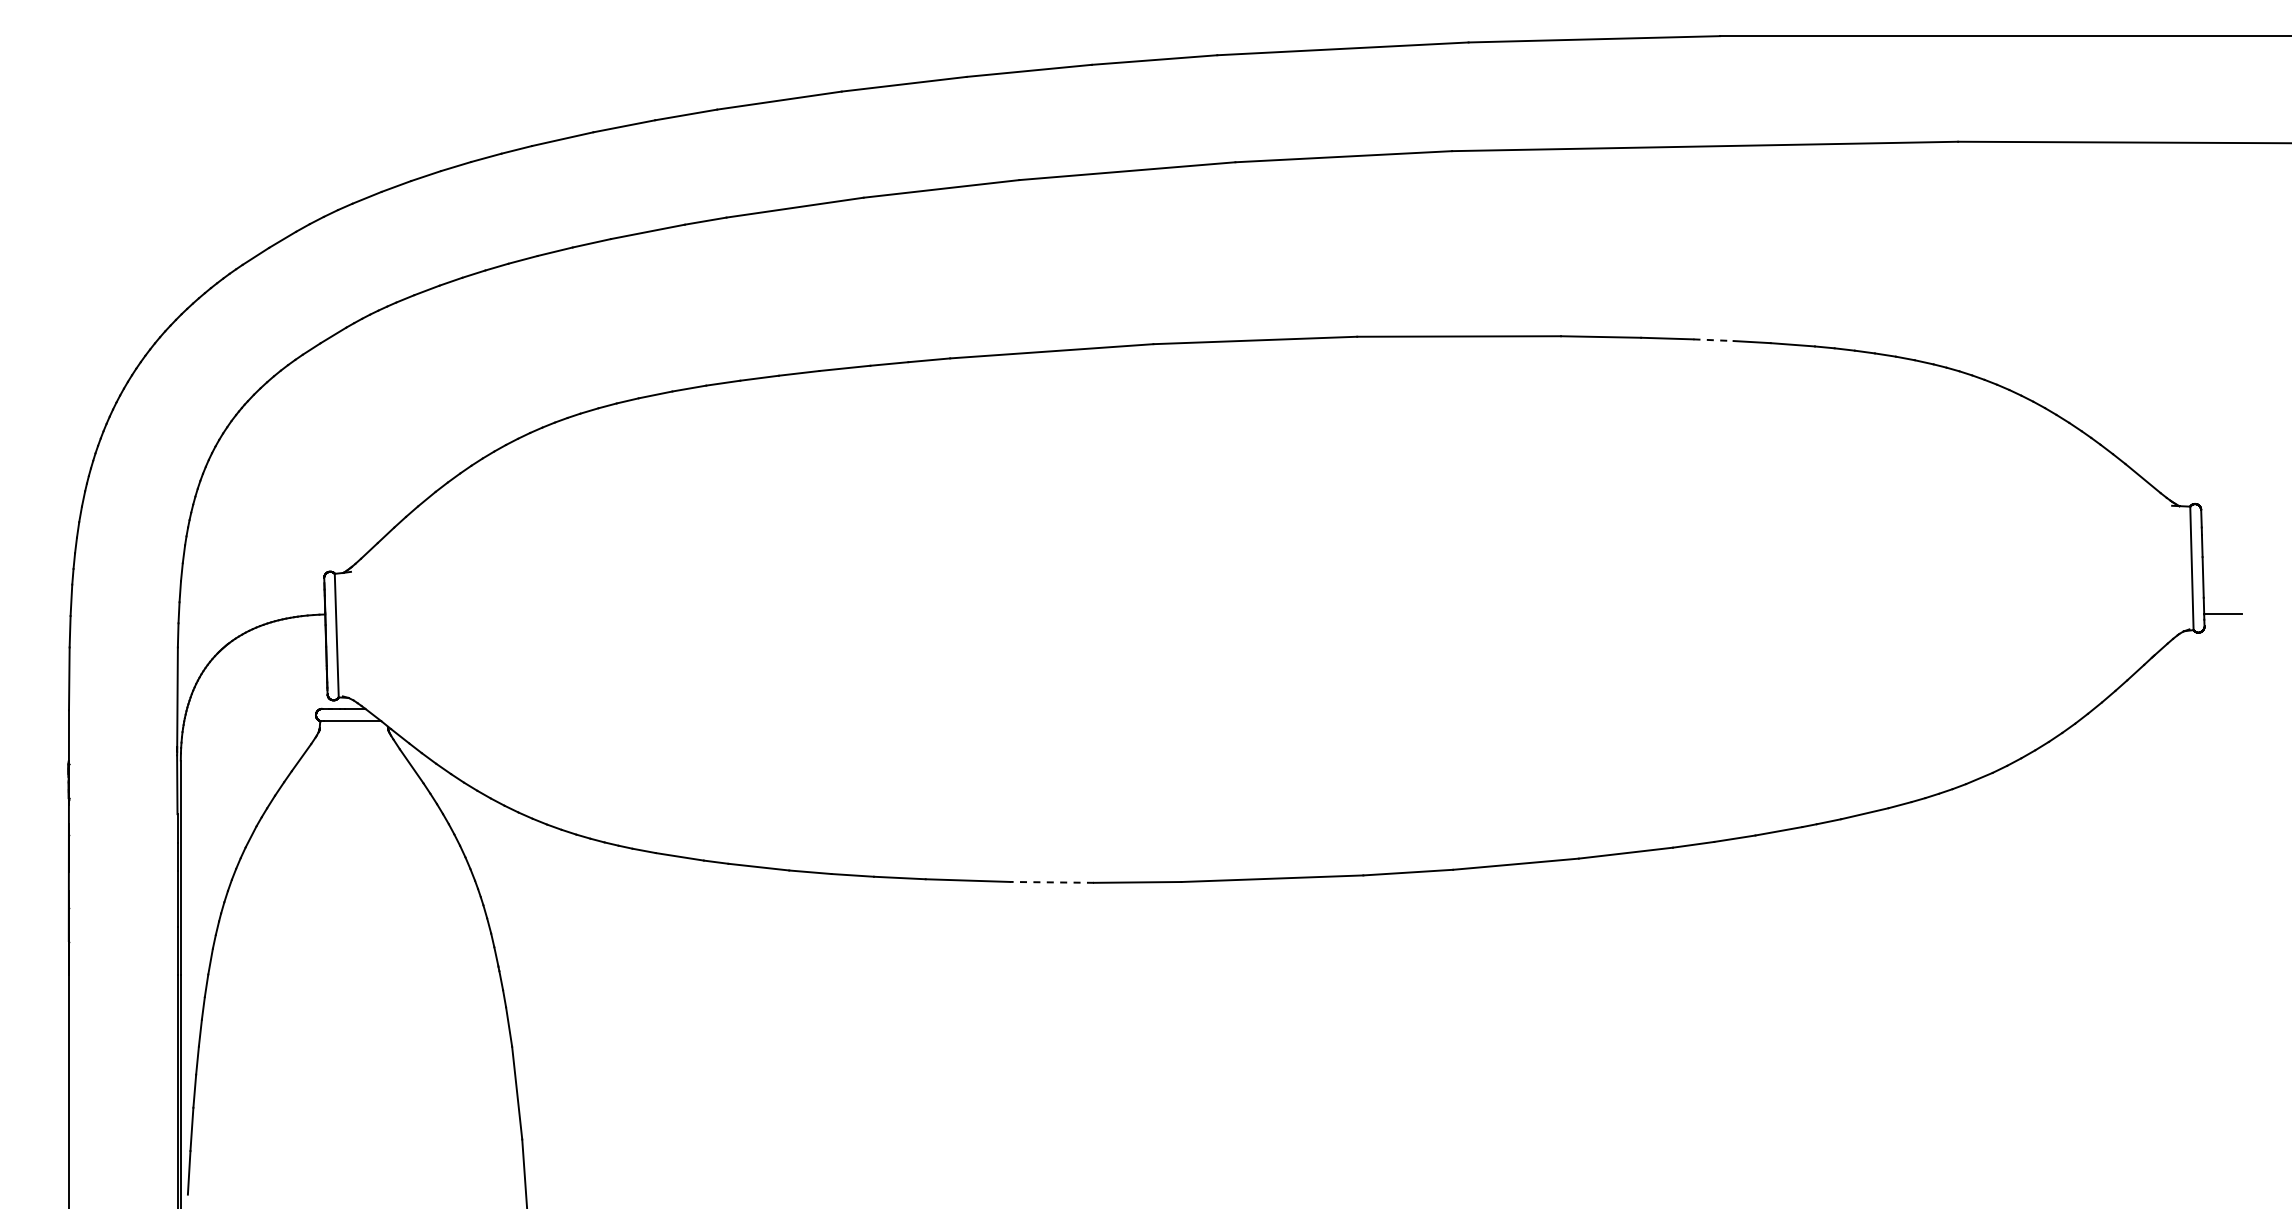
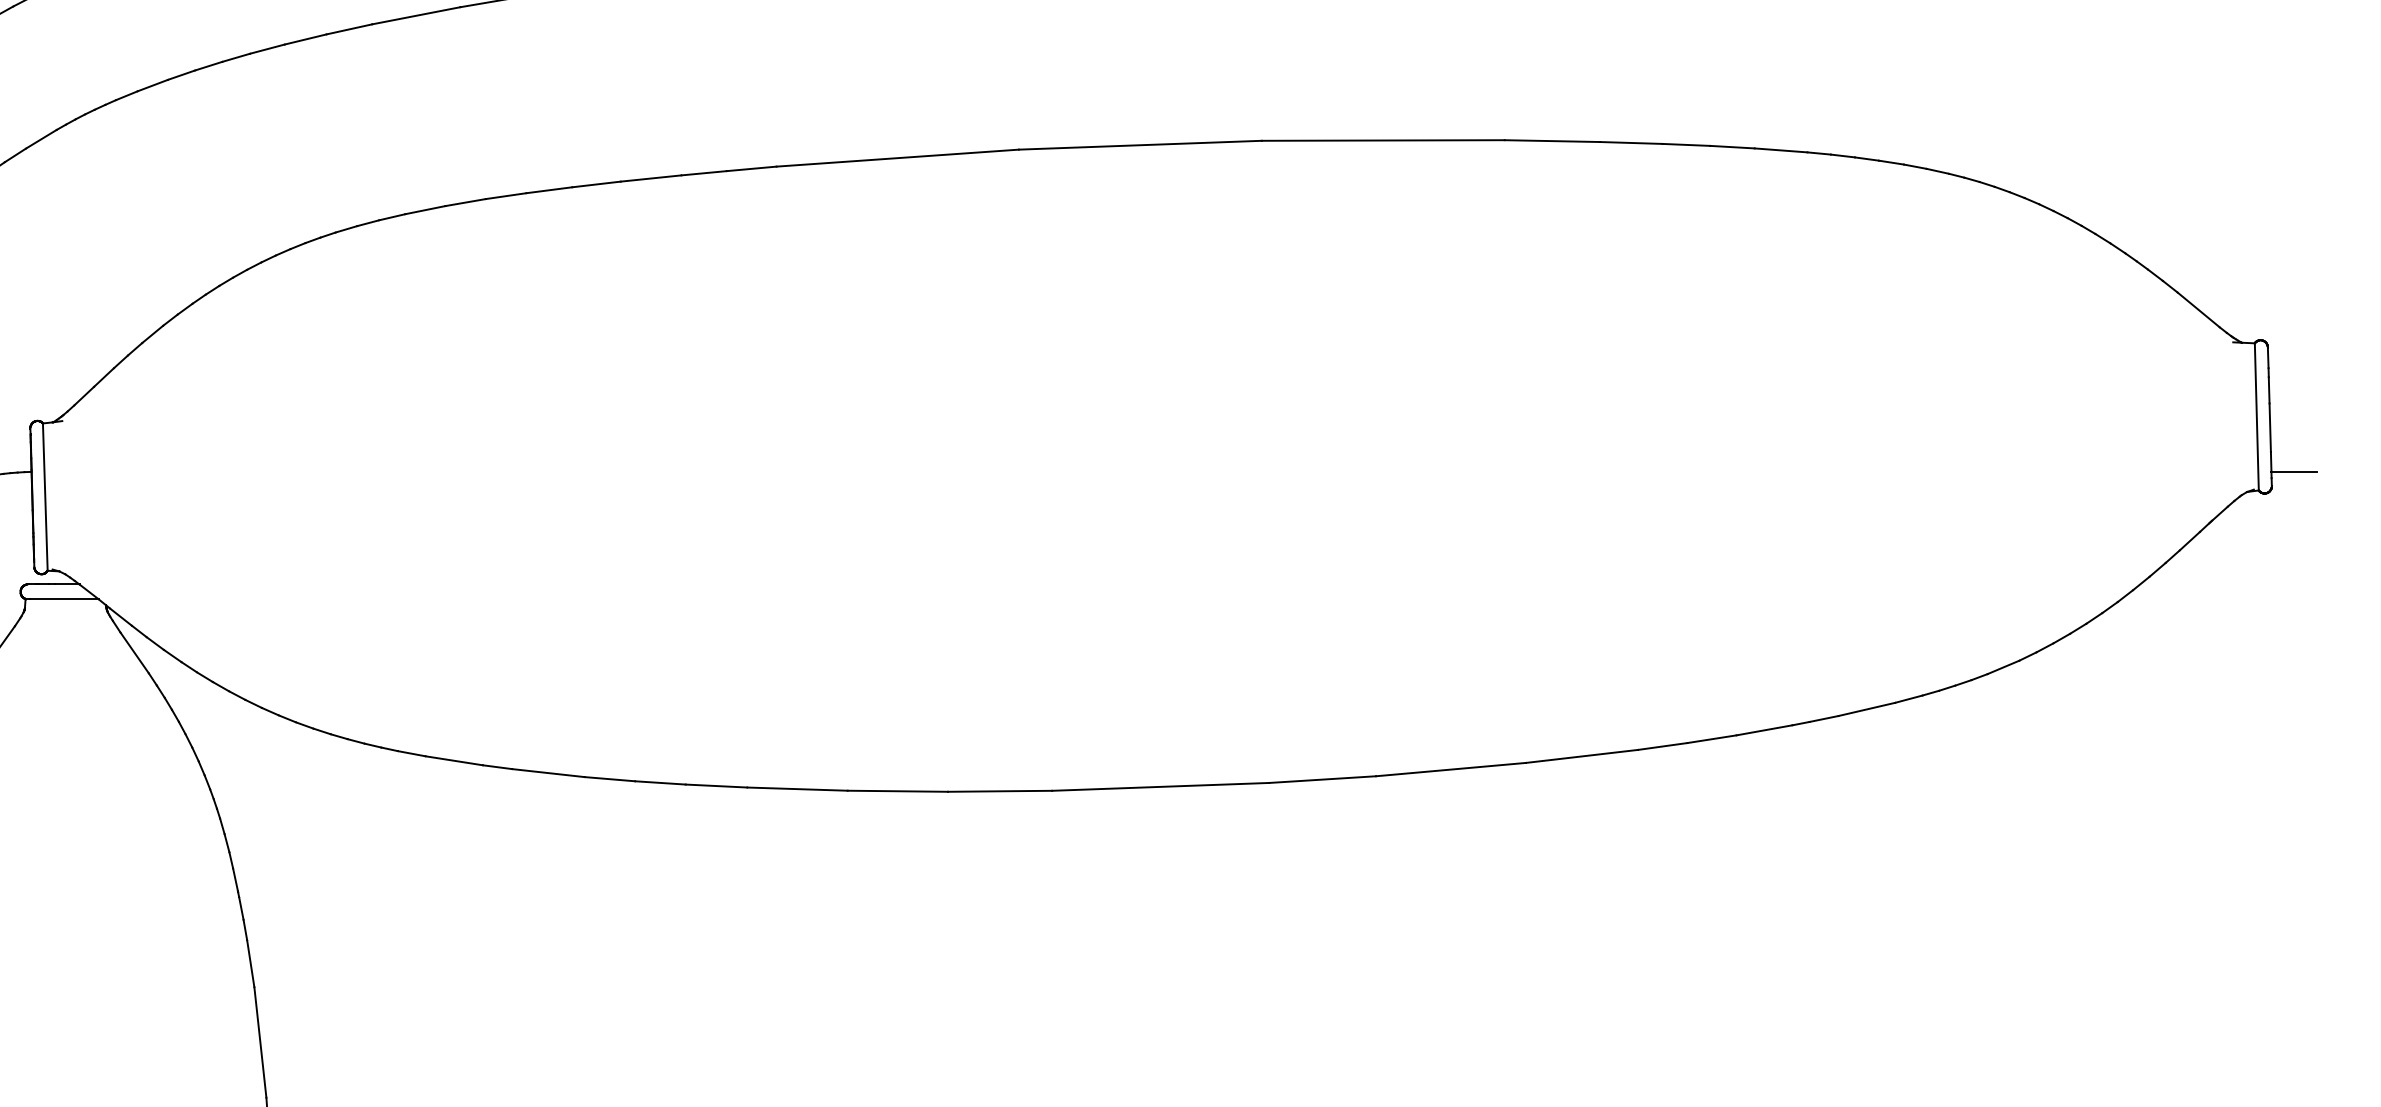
line: (1714, 340) -> (1687, 145), dashed -> solid
line: (1051, 882) -> (897, 791), dashed -> solid

